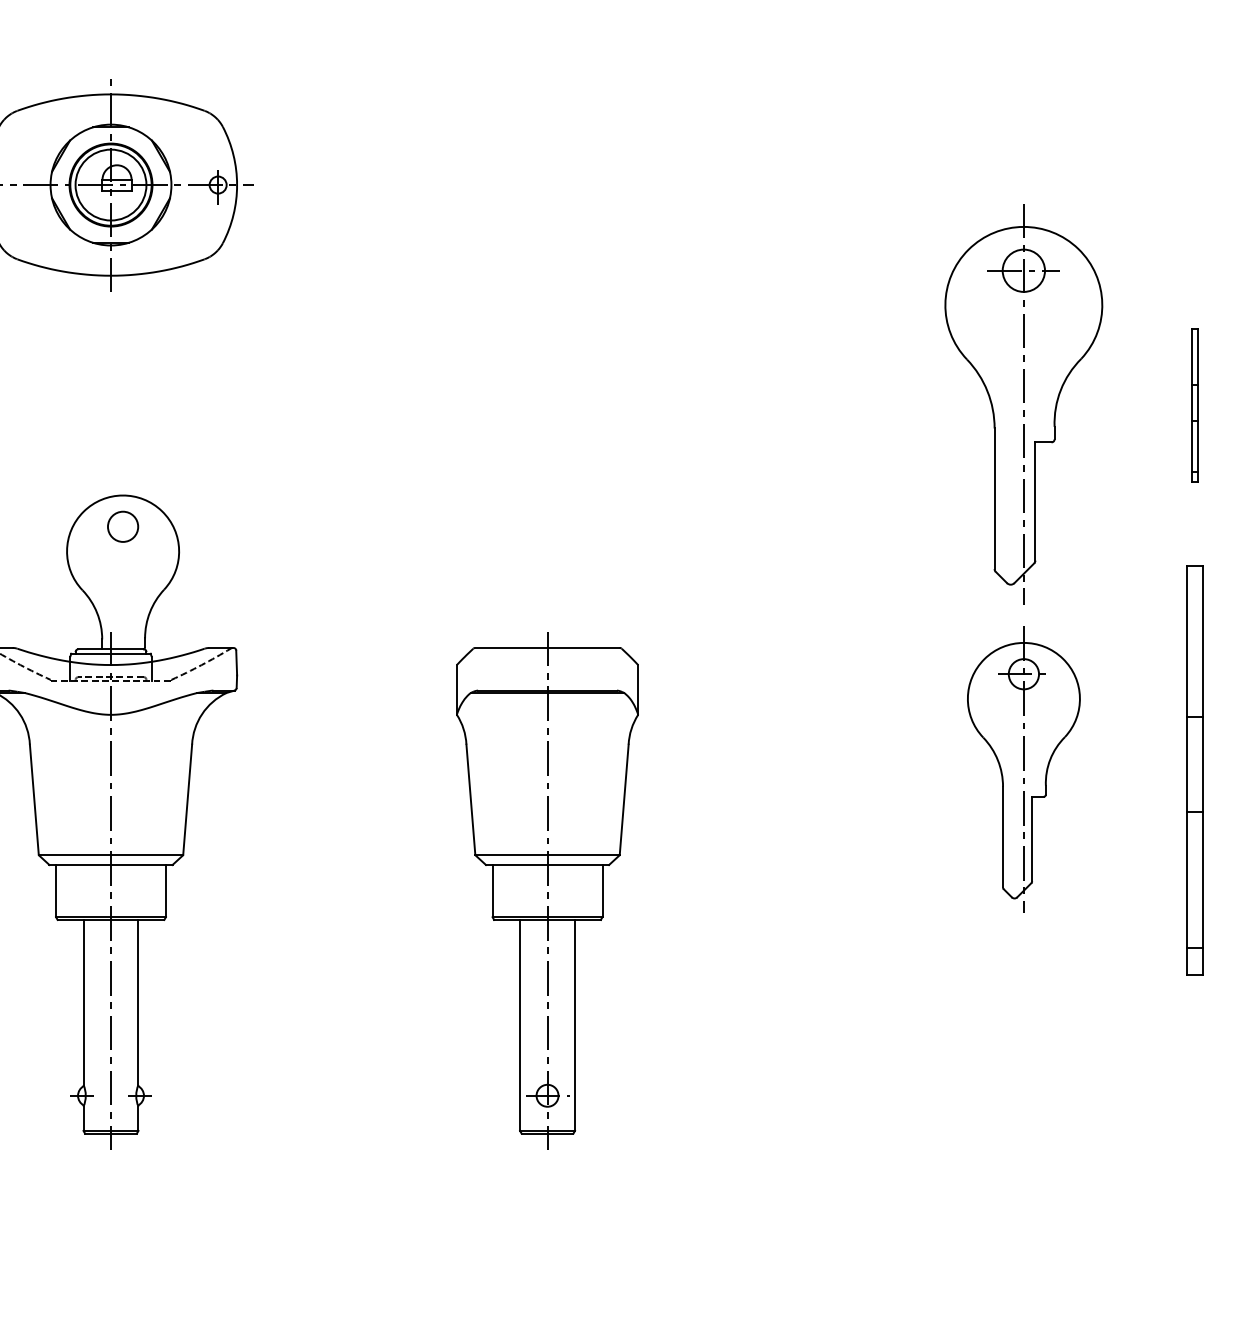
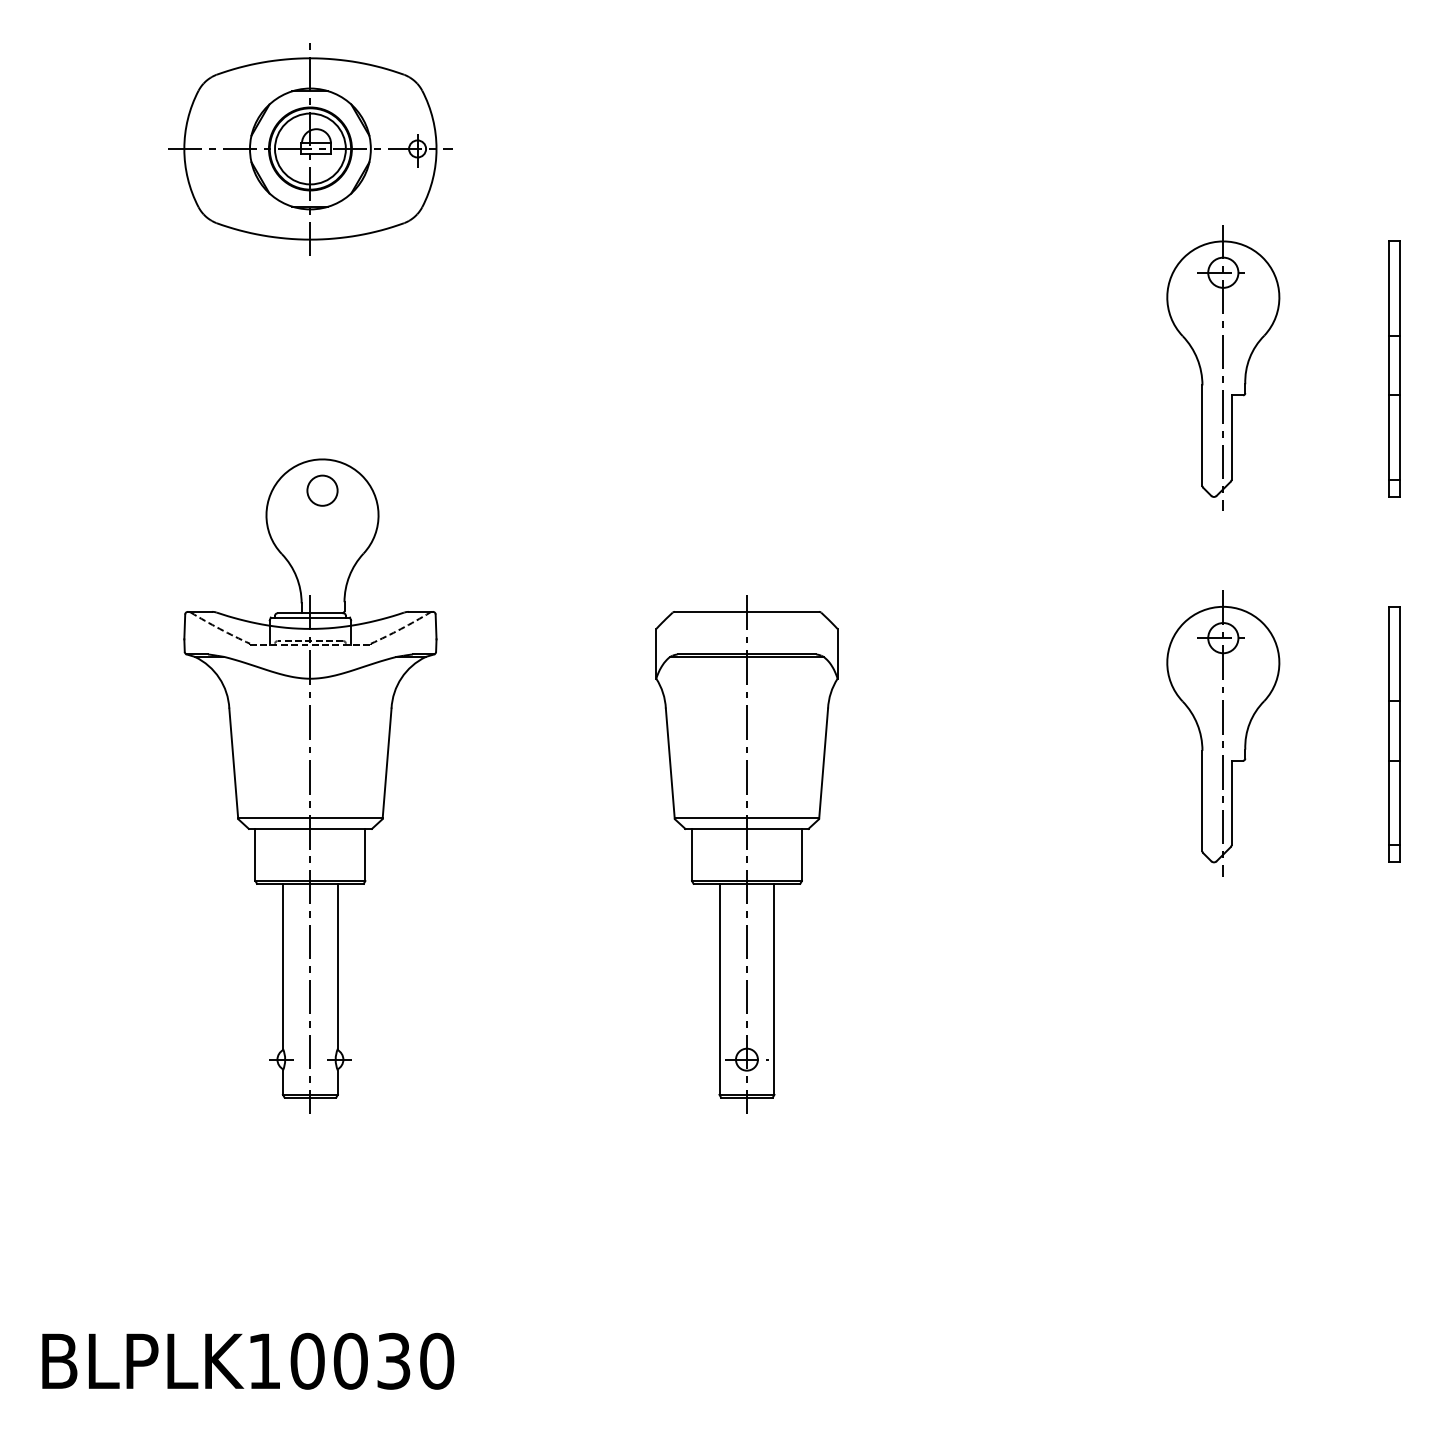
part: (1024, 403) -> (1223, 367), size x0.71
part: (1195, 404) -> (1394, 368), size x1.67
part: (1195, 770) -> (1394, 734), size x0.62

